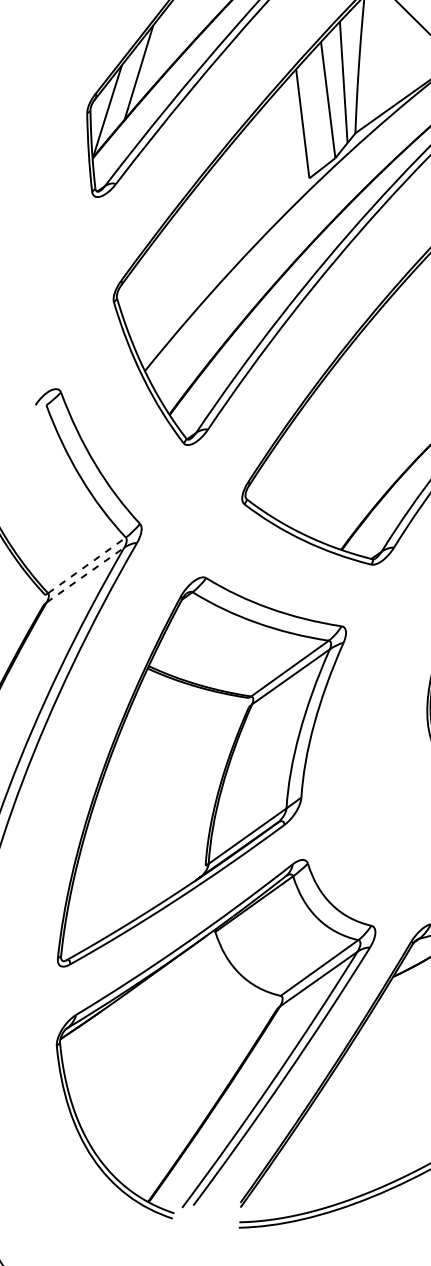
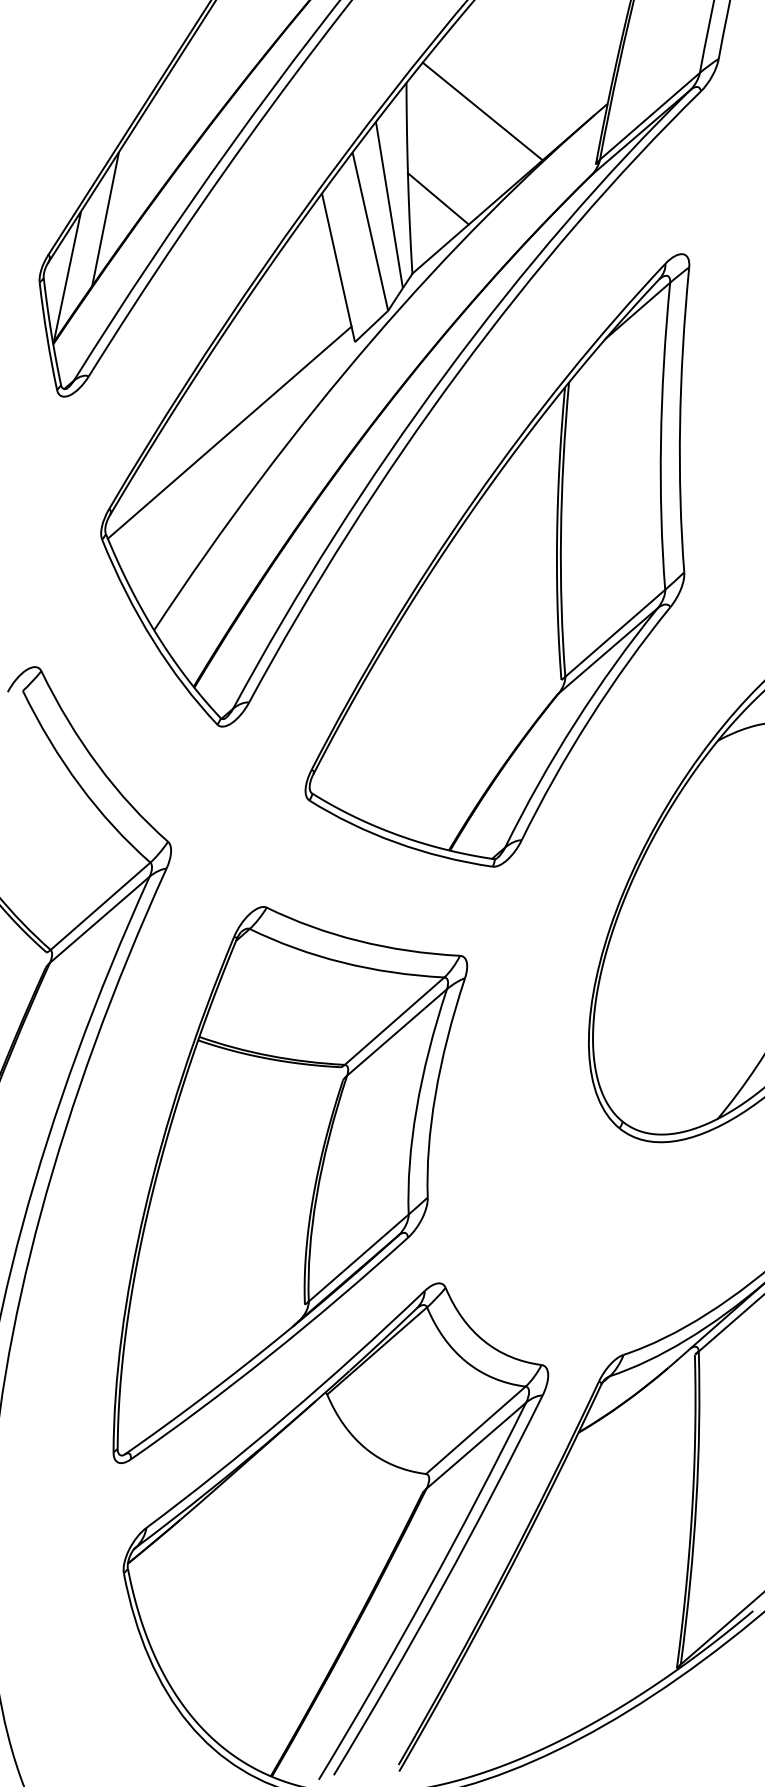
line: (378, 81) -> (437, 198), added
line: (212, 234) -> (229, 432), added
line: (87, 564) -> (100, 905), dashed -> solid
line: (85, 574) -> (99, 919), dashed -> solid

